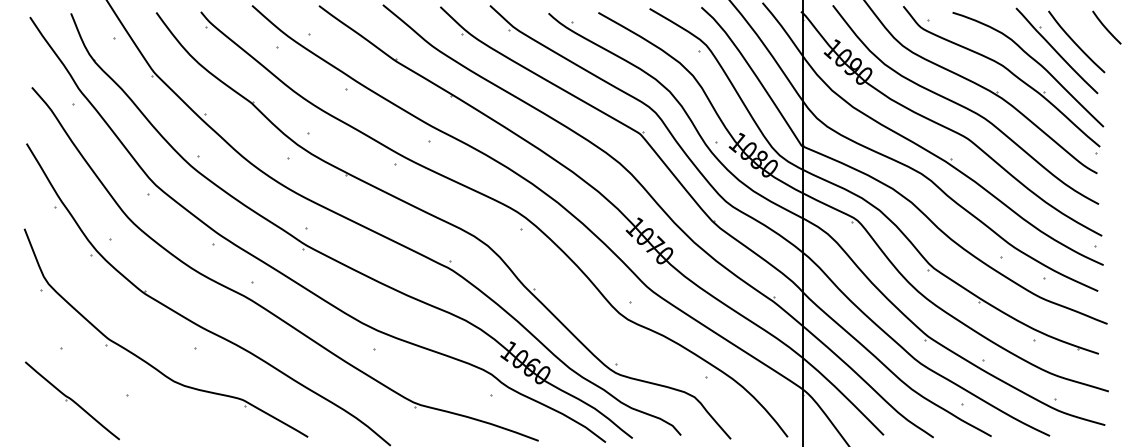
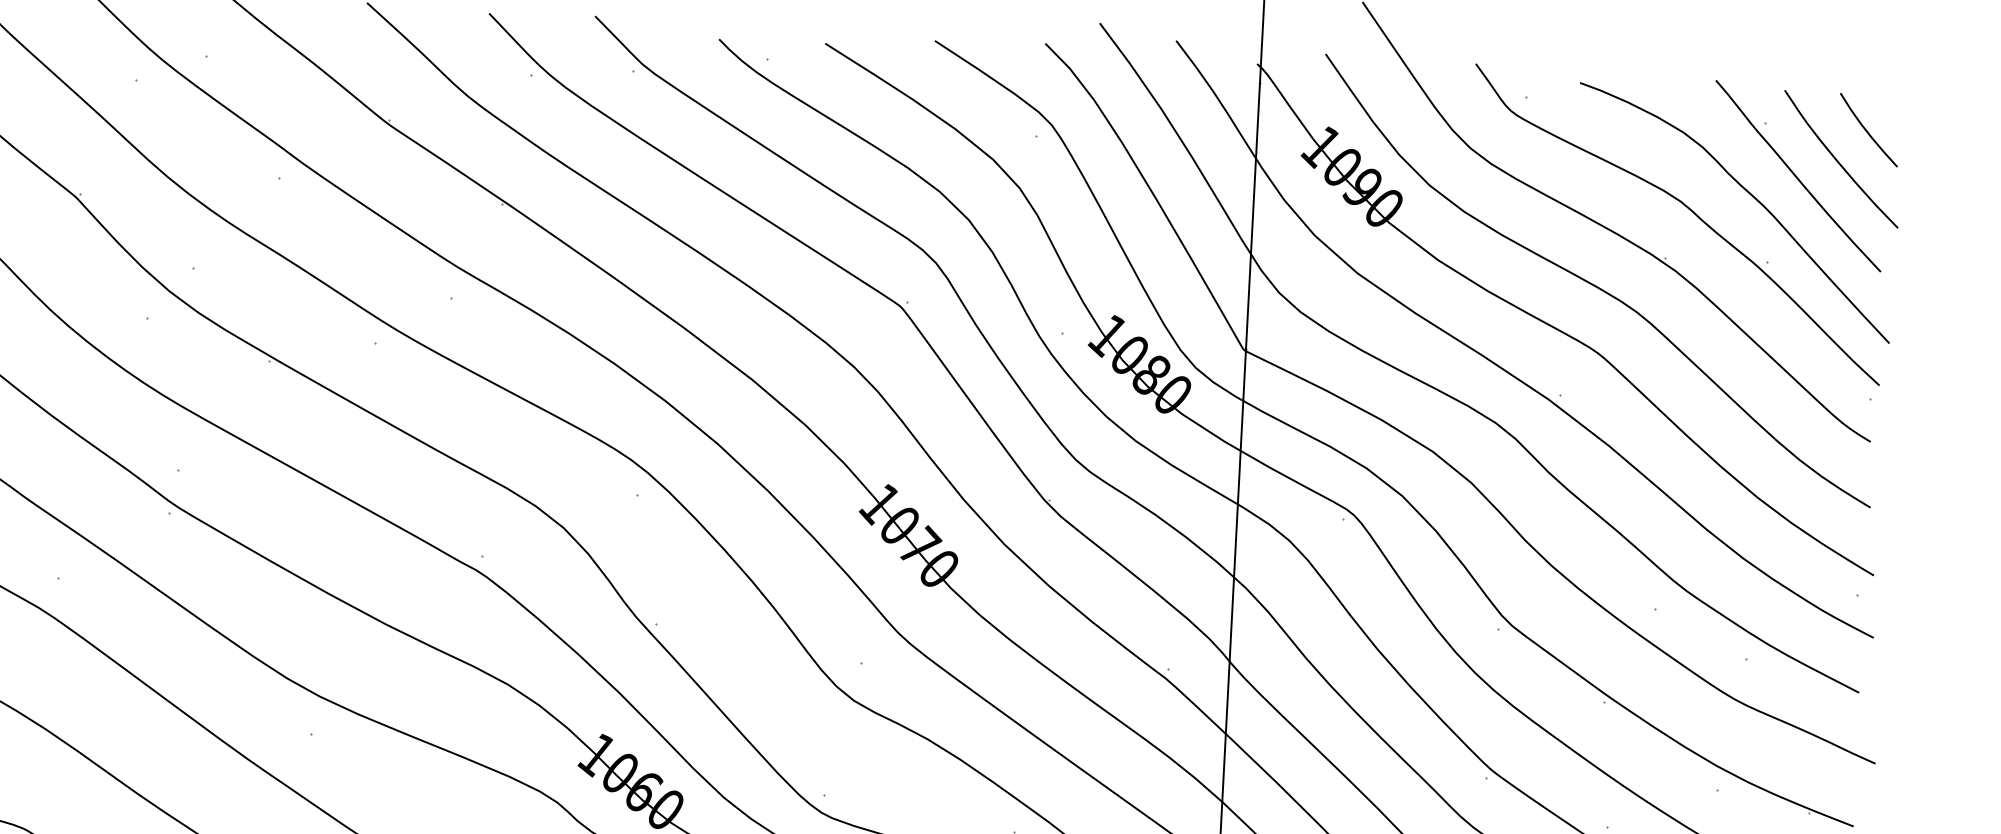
curve: (1106, 27) -> (1868, 129), moved

